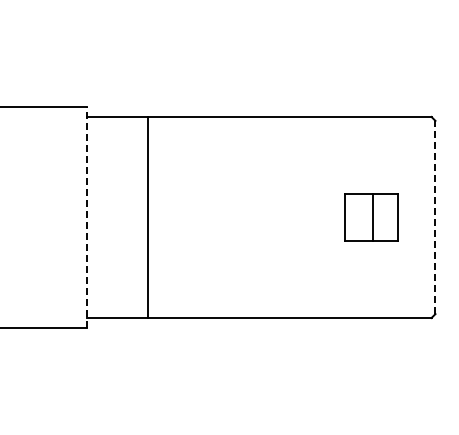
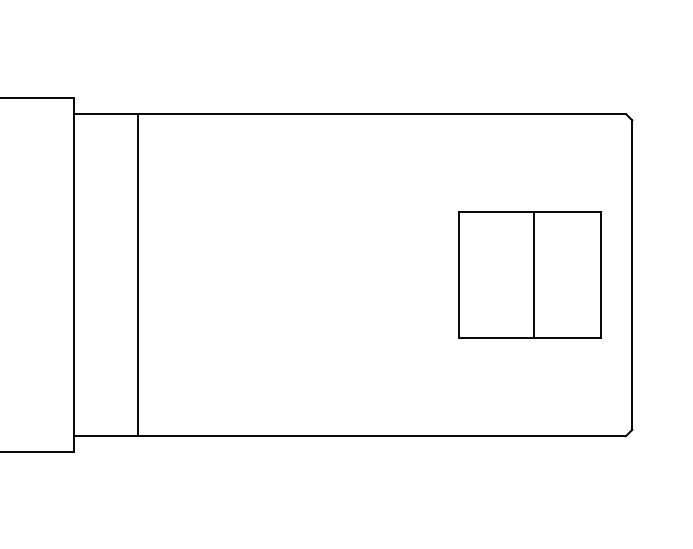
line: (86, 217) -> (73, 275), dashed -> solid
line: (148, 217) -> (138, 275), moved
part: (371, 217) -> (529, 275), size x1.67
line: (435, 217) -> (632, 275), dashed -> solid

